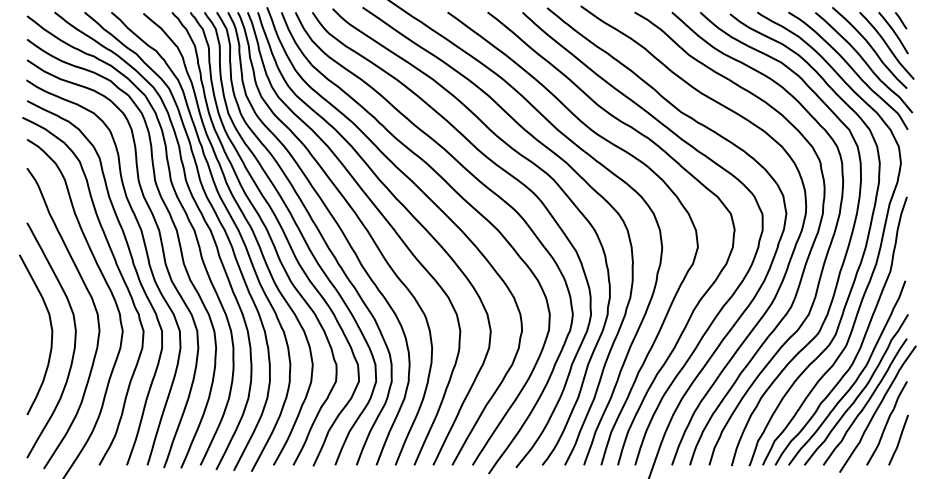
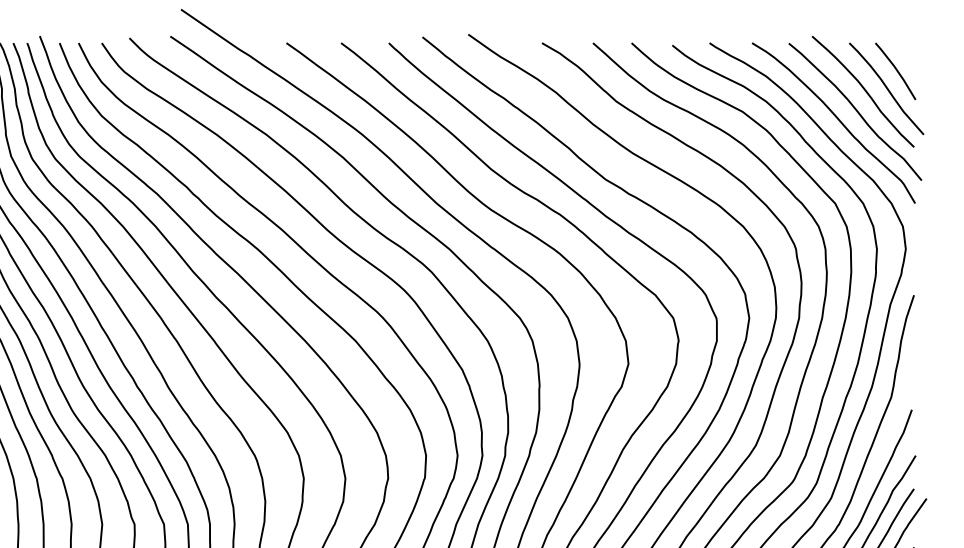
line: (901, 20) -> (906, 54), removed

